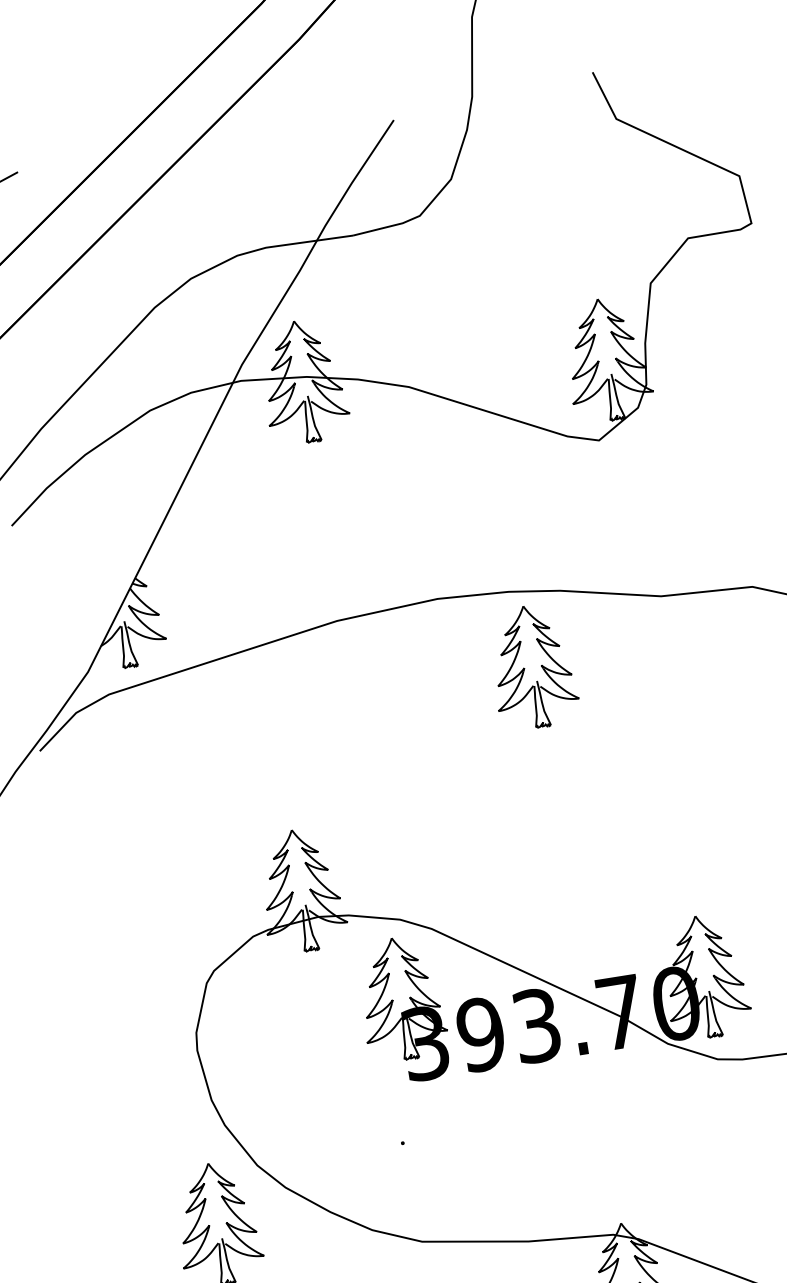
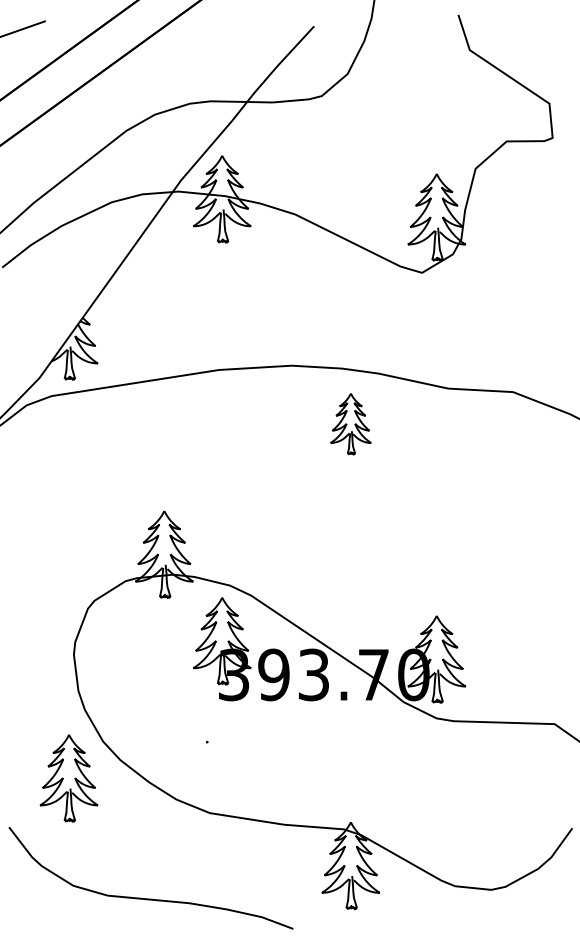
part: (532, 668) -> (350, 424), size x0.7

